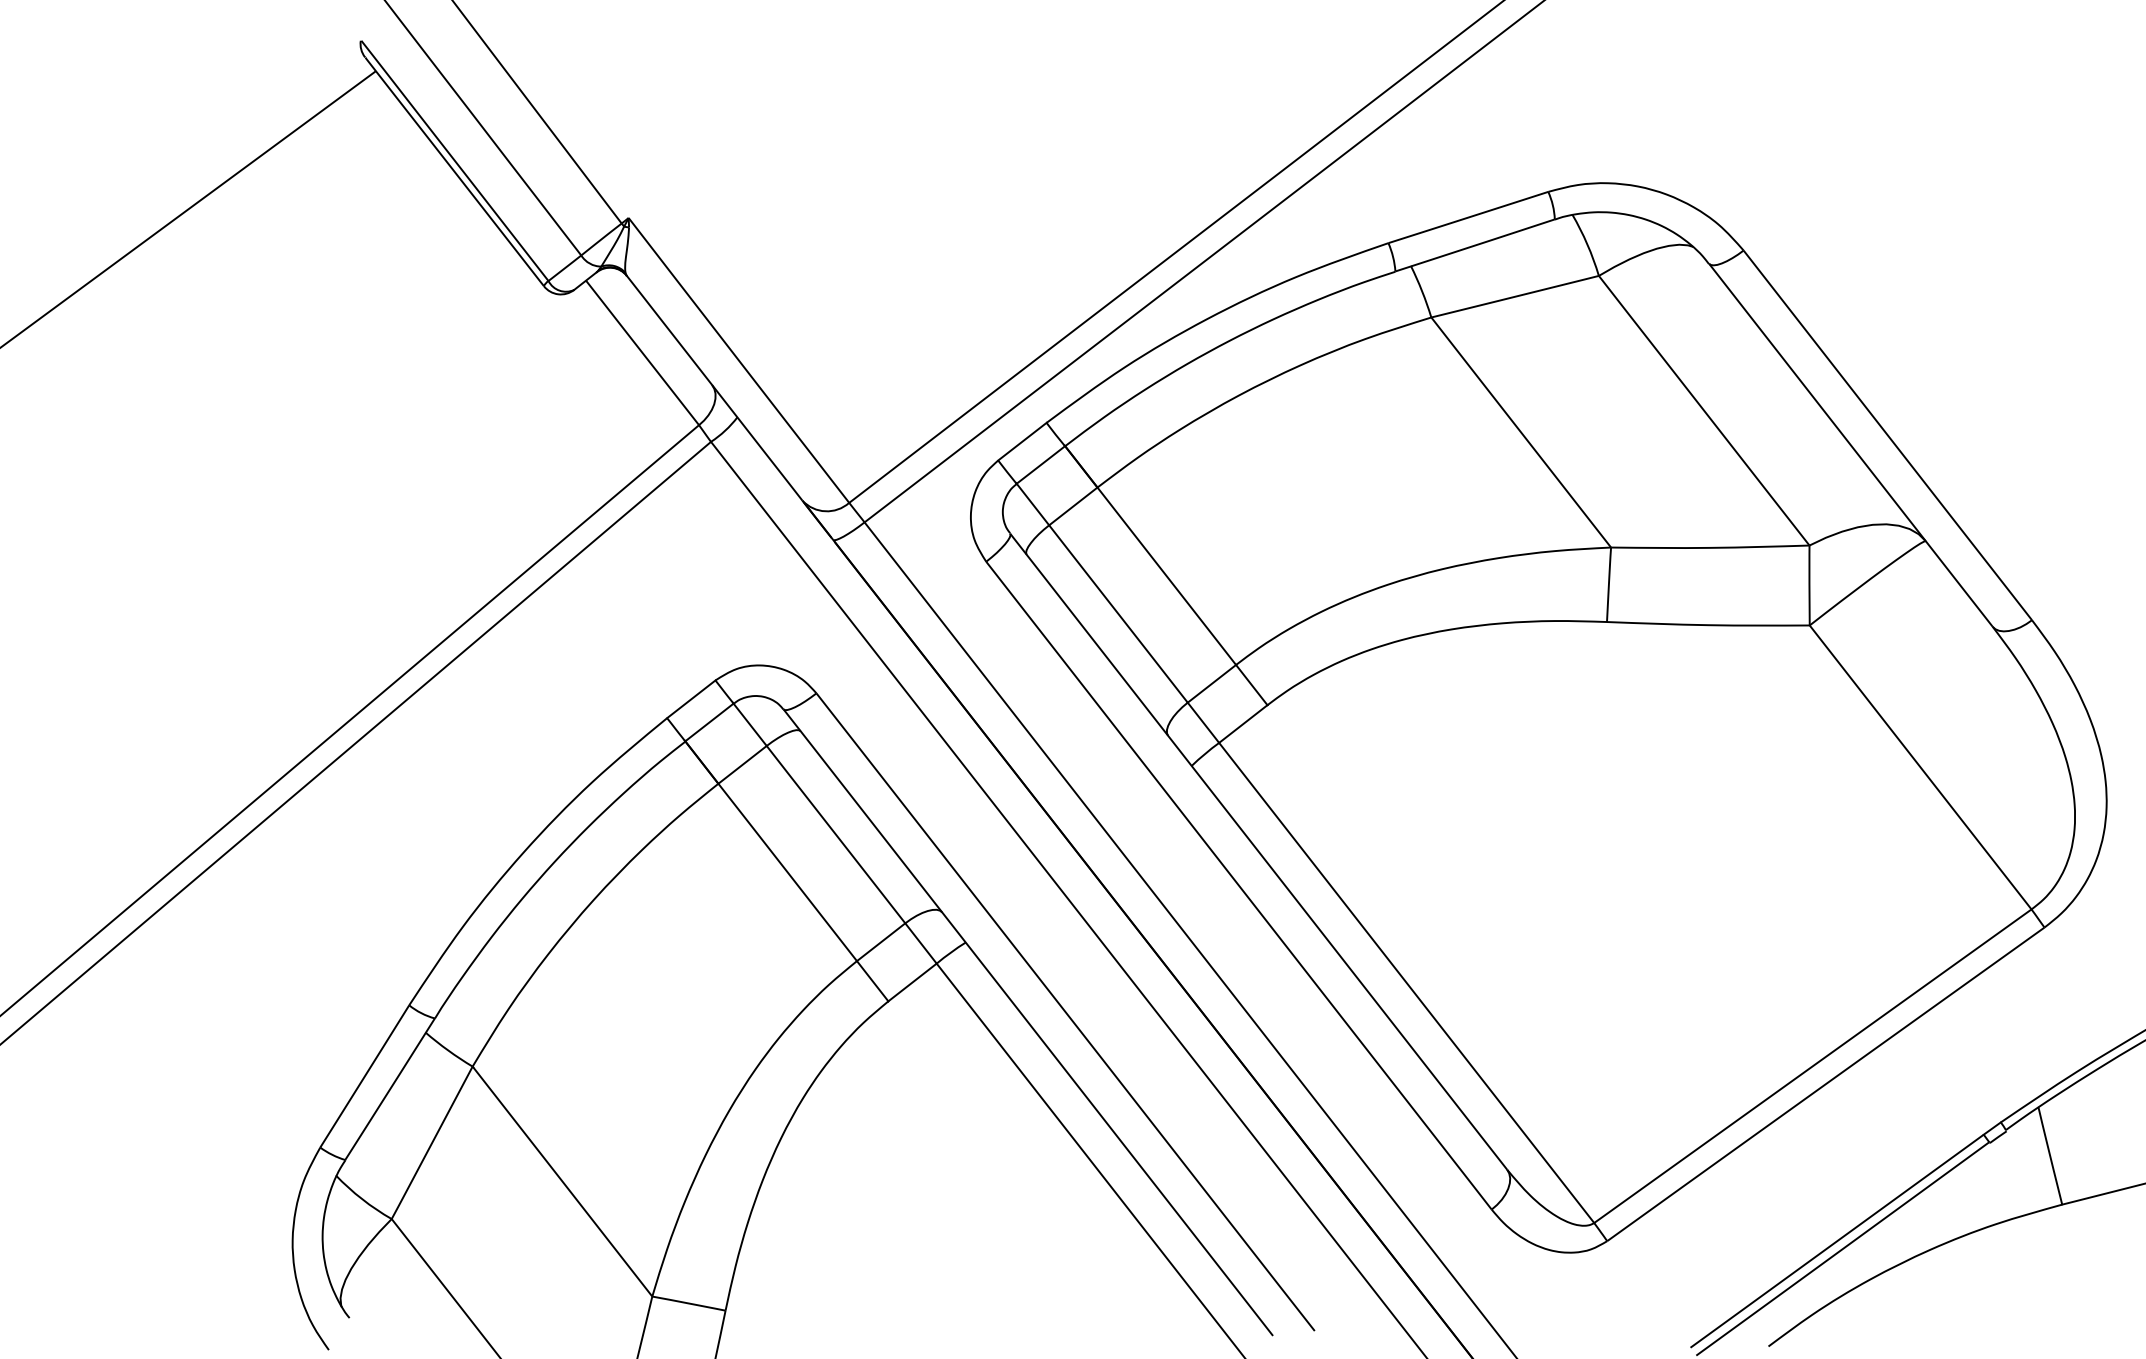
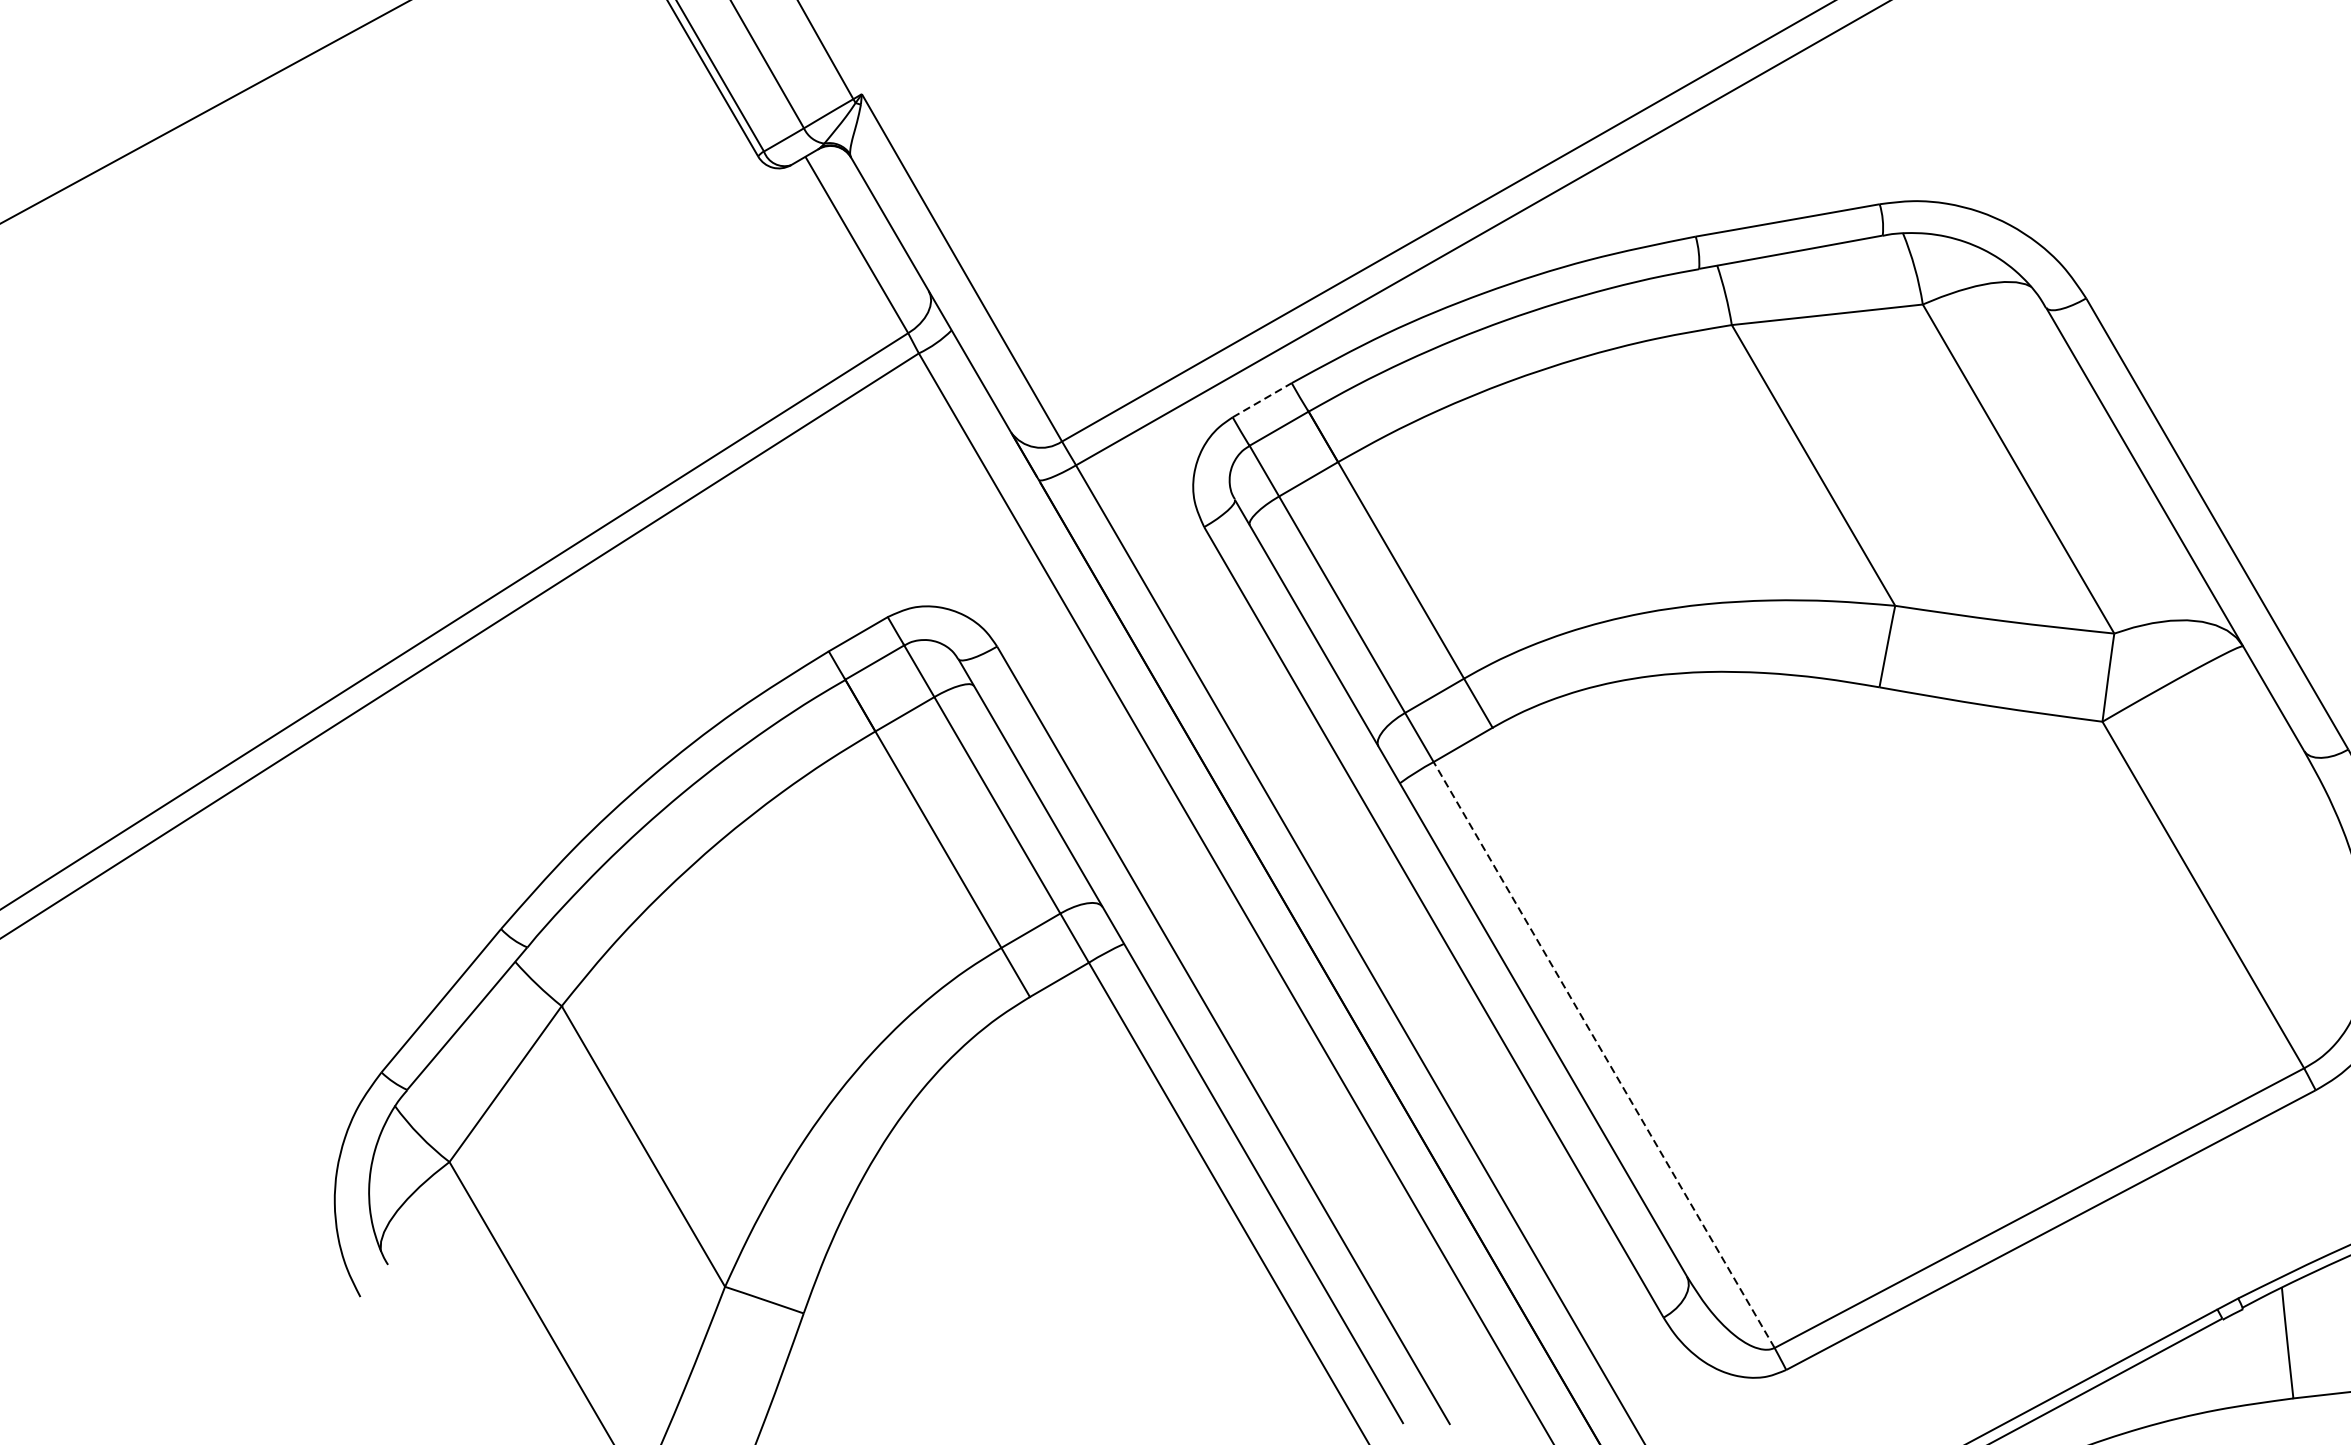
line: (1022, 441) -> (1262, 400), solid -> dashed
line: (1406, 982) -> (1604, 1054), solid -> dashed

